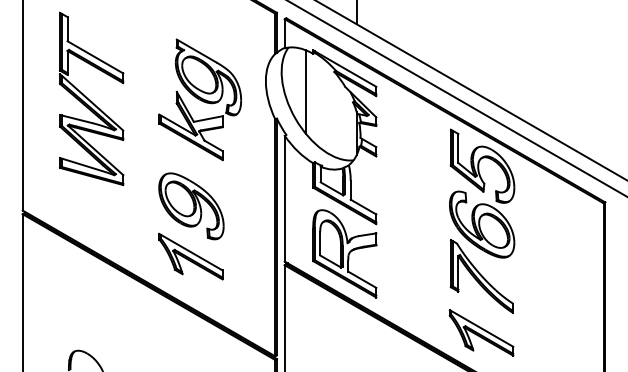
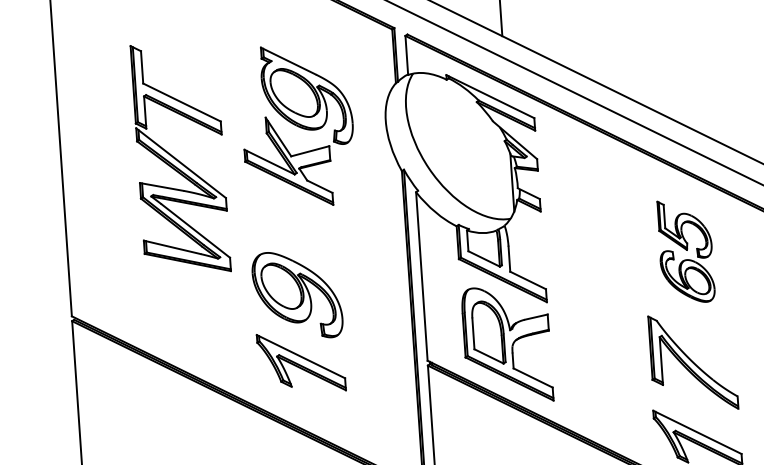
line: (306, 92) -> (441, 132), removed
part: (91, 98) -> (180, 158), moved
part: (199, 99) -> (296, 125), moved
part: (482, 193) -> (686, 251), size x0.6

